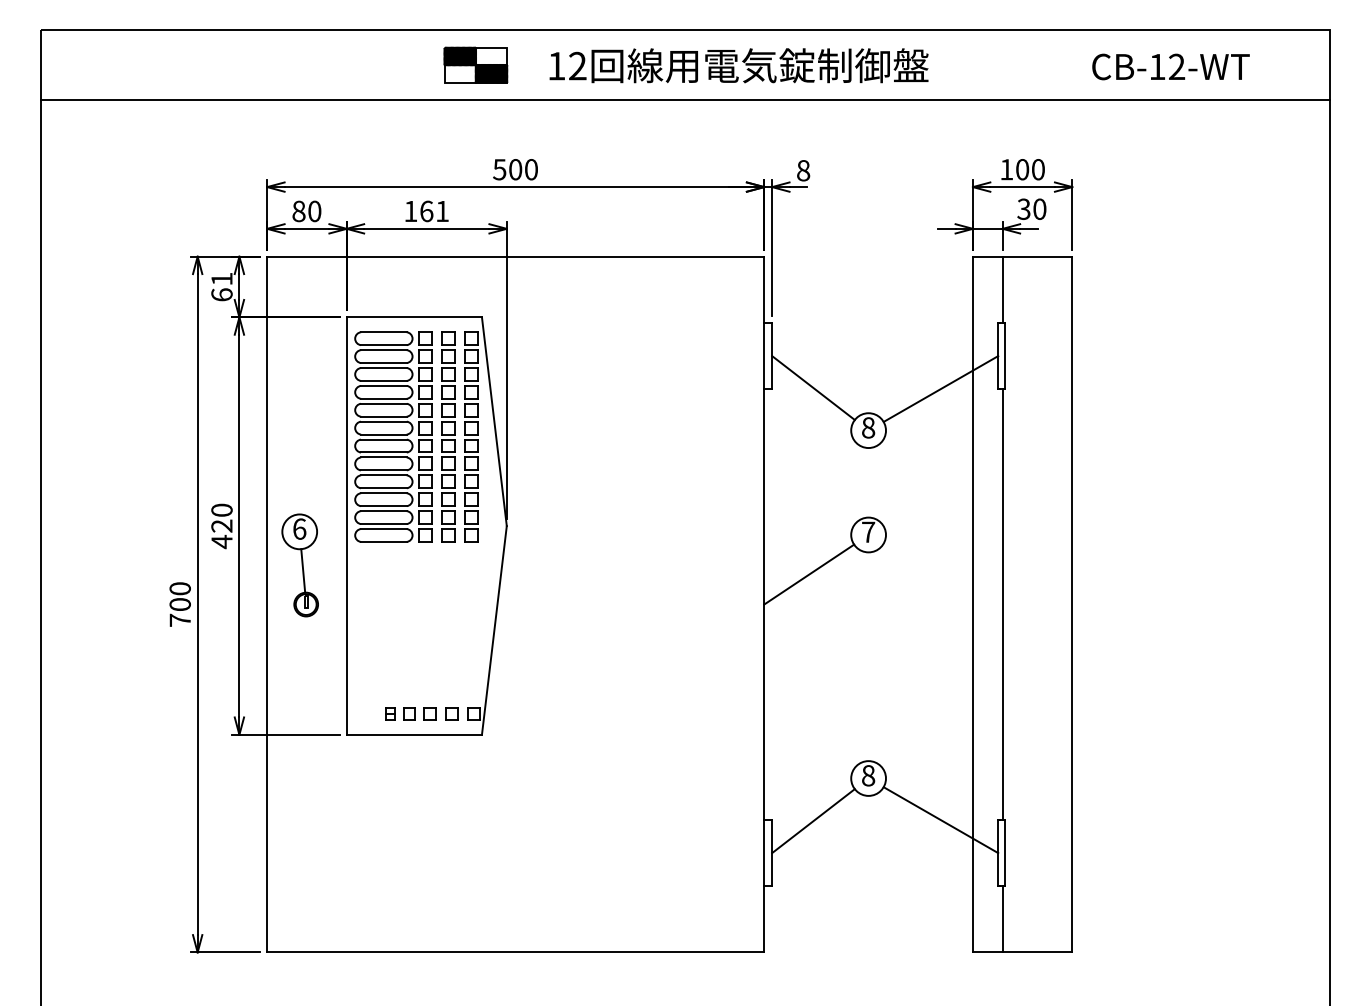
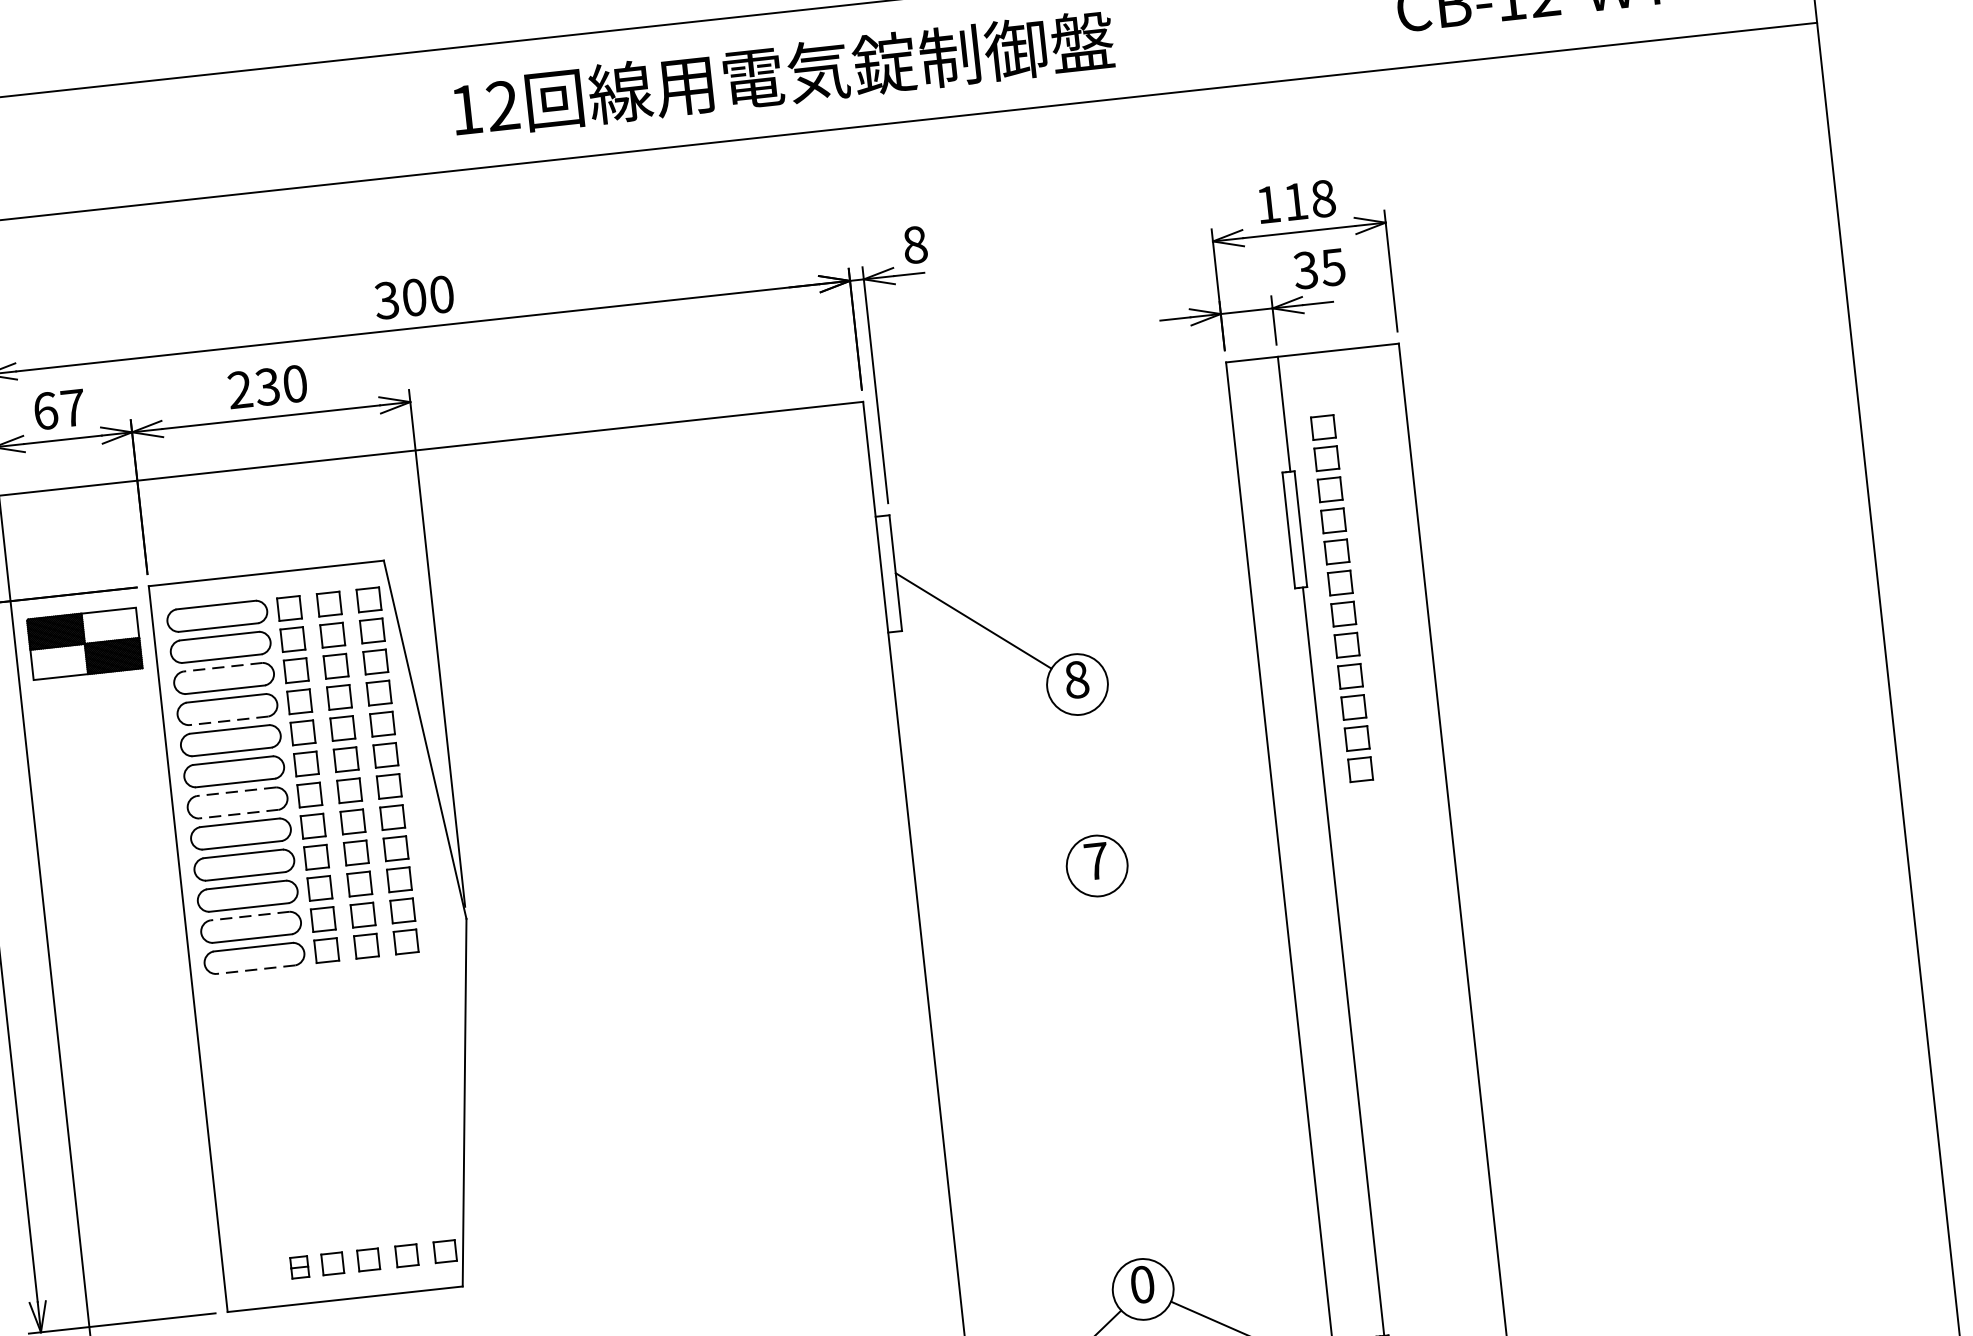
part: (475, 64) -> (84, 642), moved
text: (499, 169) -> (386, 300), 500 -> 300
text: (1030, 169) -> (1309, 199), 100 -> 118
text: (1039, 208) -> (1332, 266), 30 -> 35
text: (306, 211) -> (58, 409), 80 -> 67
text: (426, 211) -> (267, 387), 161 -> 230
line: (383, 368) -> (222, 668), solid -> dashed
line: (940, 388) -> (1194, 597), removed
part: (1024, 397) -> (1342, 597), added
line: (383, 398) -> (227, 720), solid -> dashed
line: (383, 439) -> (235, 791), solid -> dashed
line: (383, 452) -> (238, 814), solid -> dashed
line: (383, 511) -> (249, 916), solid -> dashed
line: (383, 541) -> (255, 968), solid -> dashed
part: (299, 565) -> (113, 1026), removed
line: (809, 574) -> (1001, 945), removed
text: (868, 775) -> (1142, 1284), 8 -> 0

